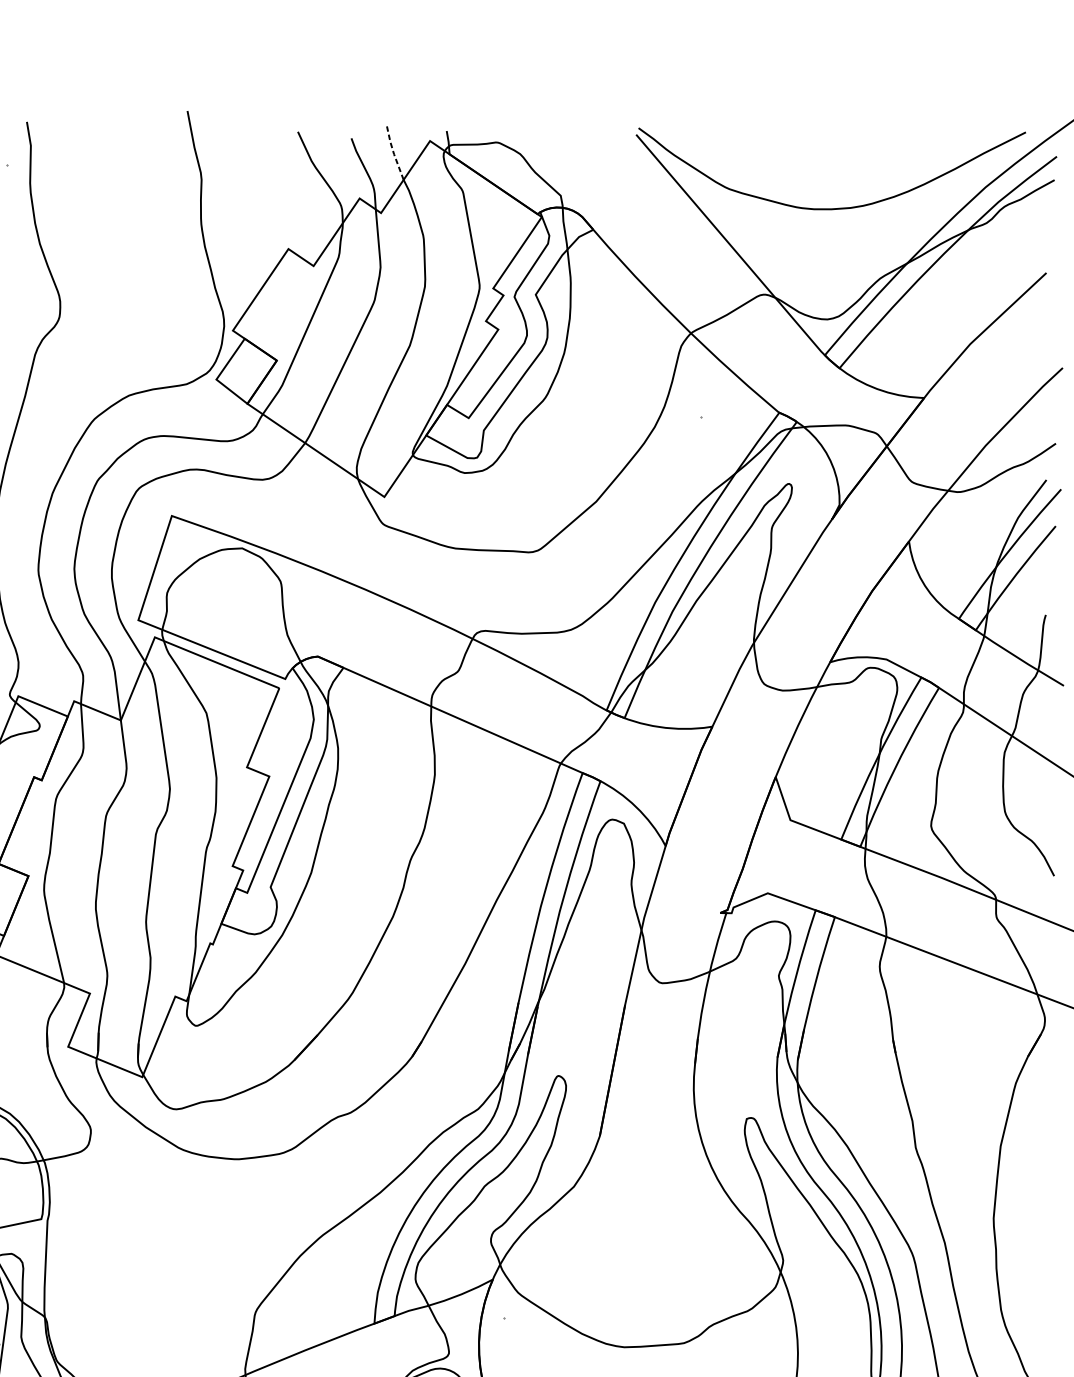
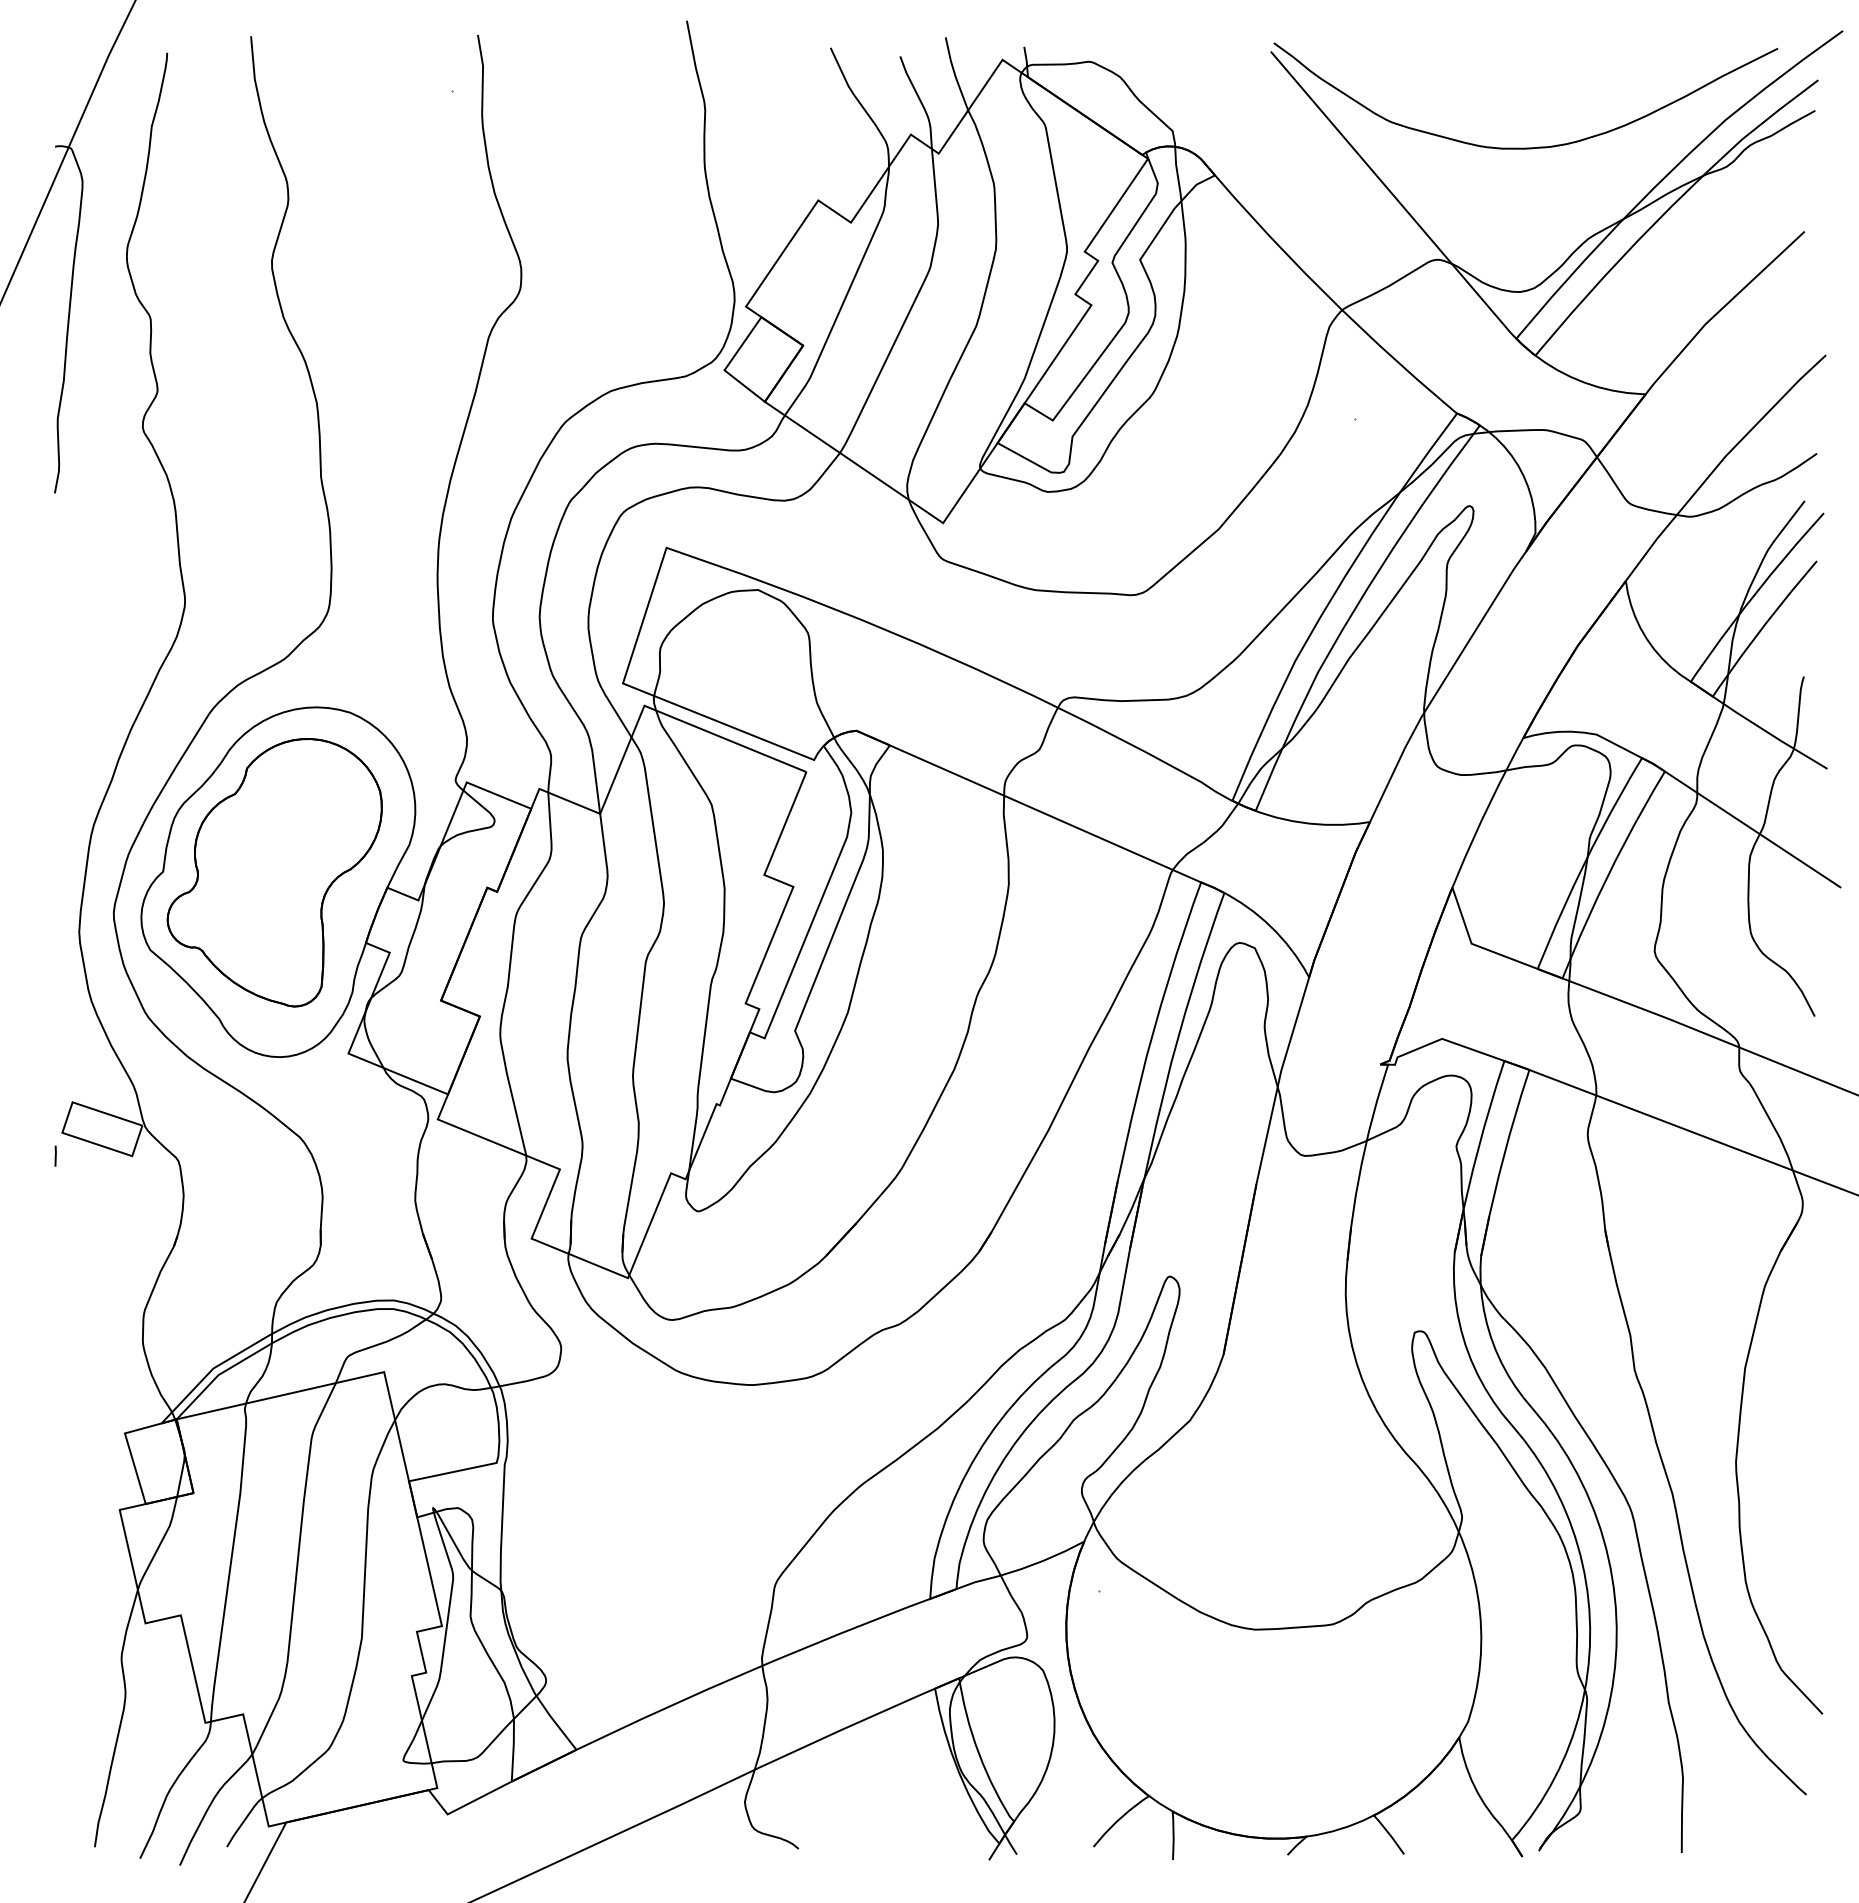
line: (393, 152) -> (954, 74), dashed -> solid

